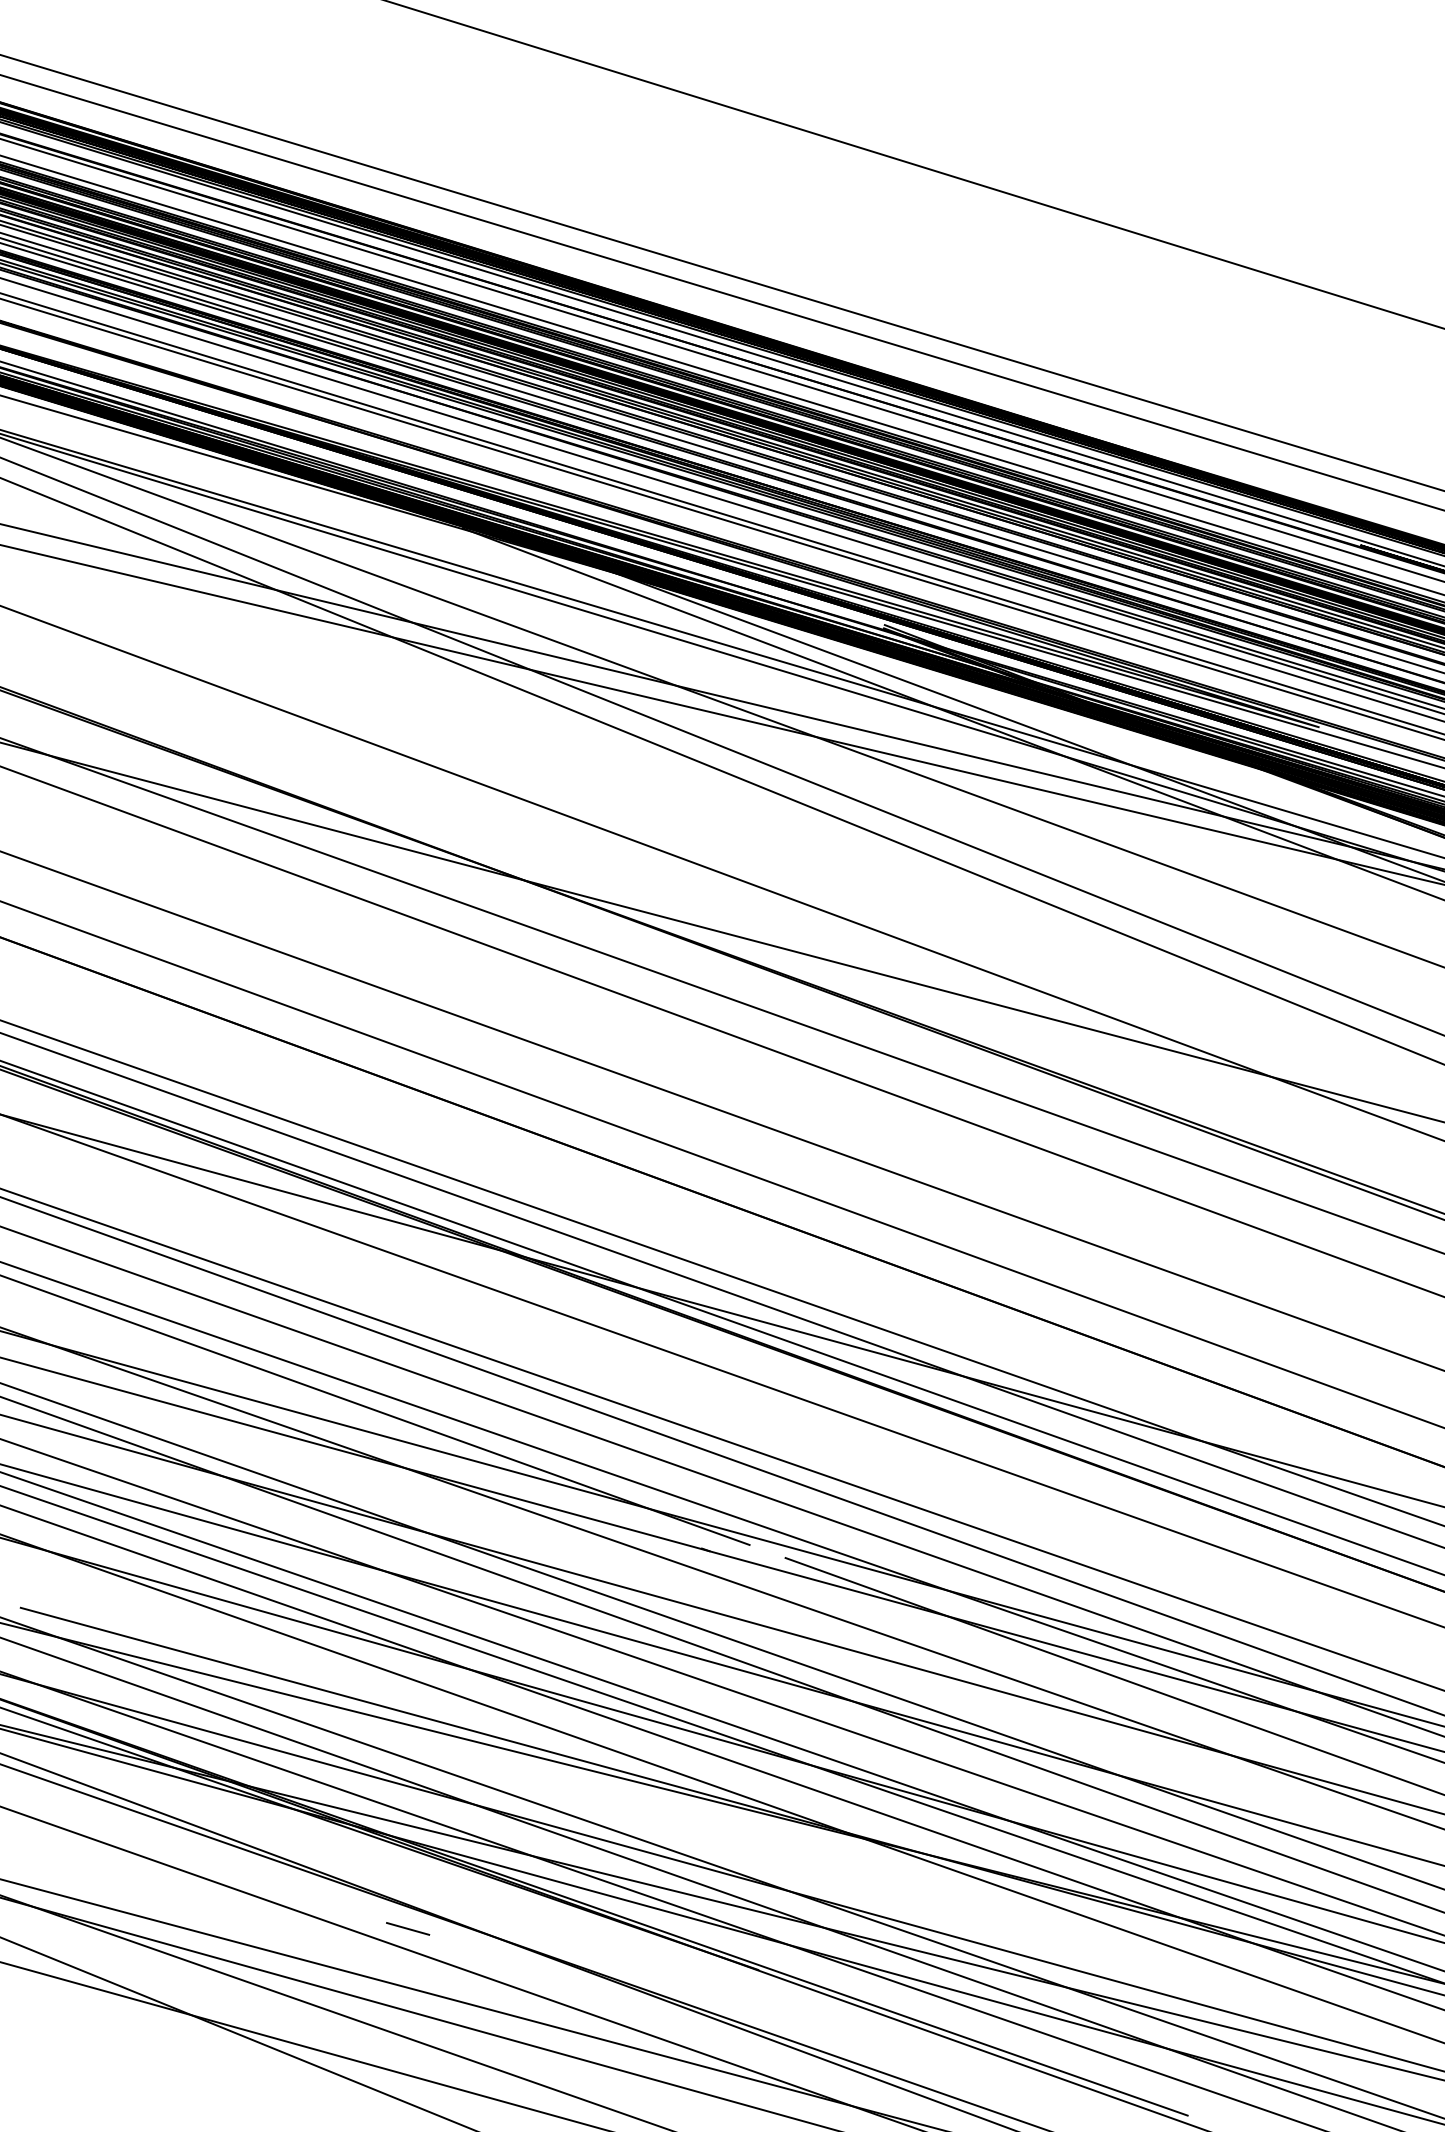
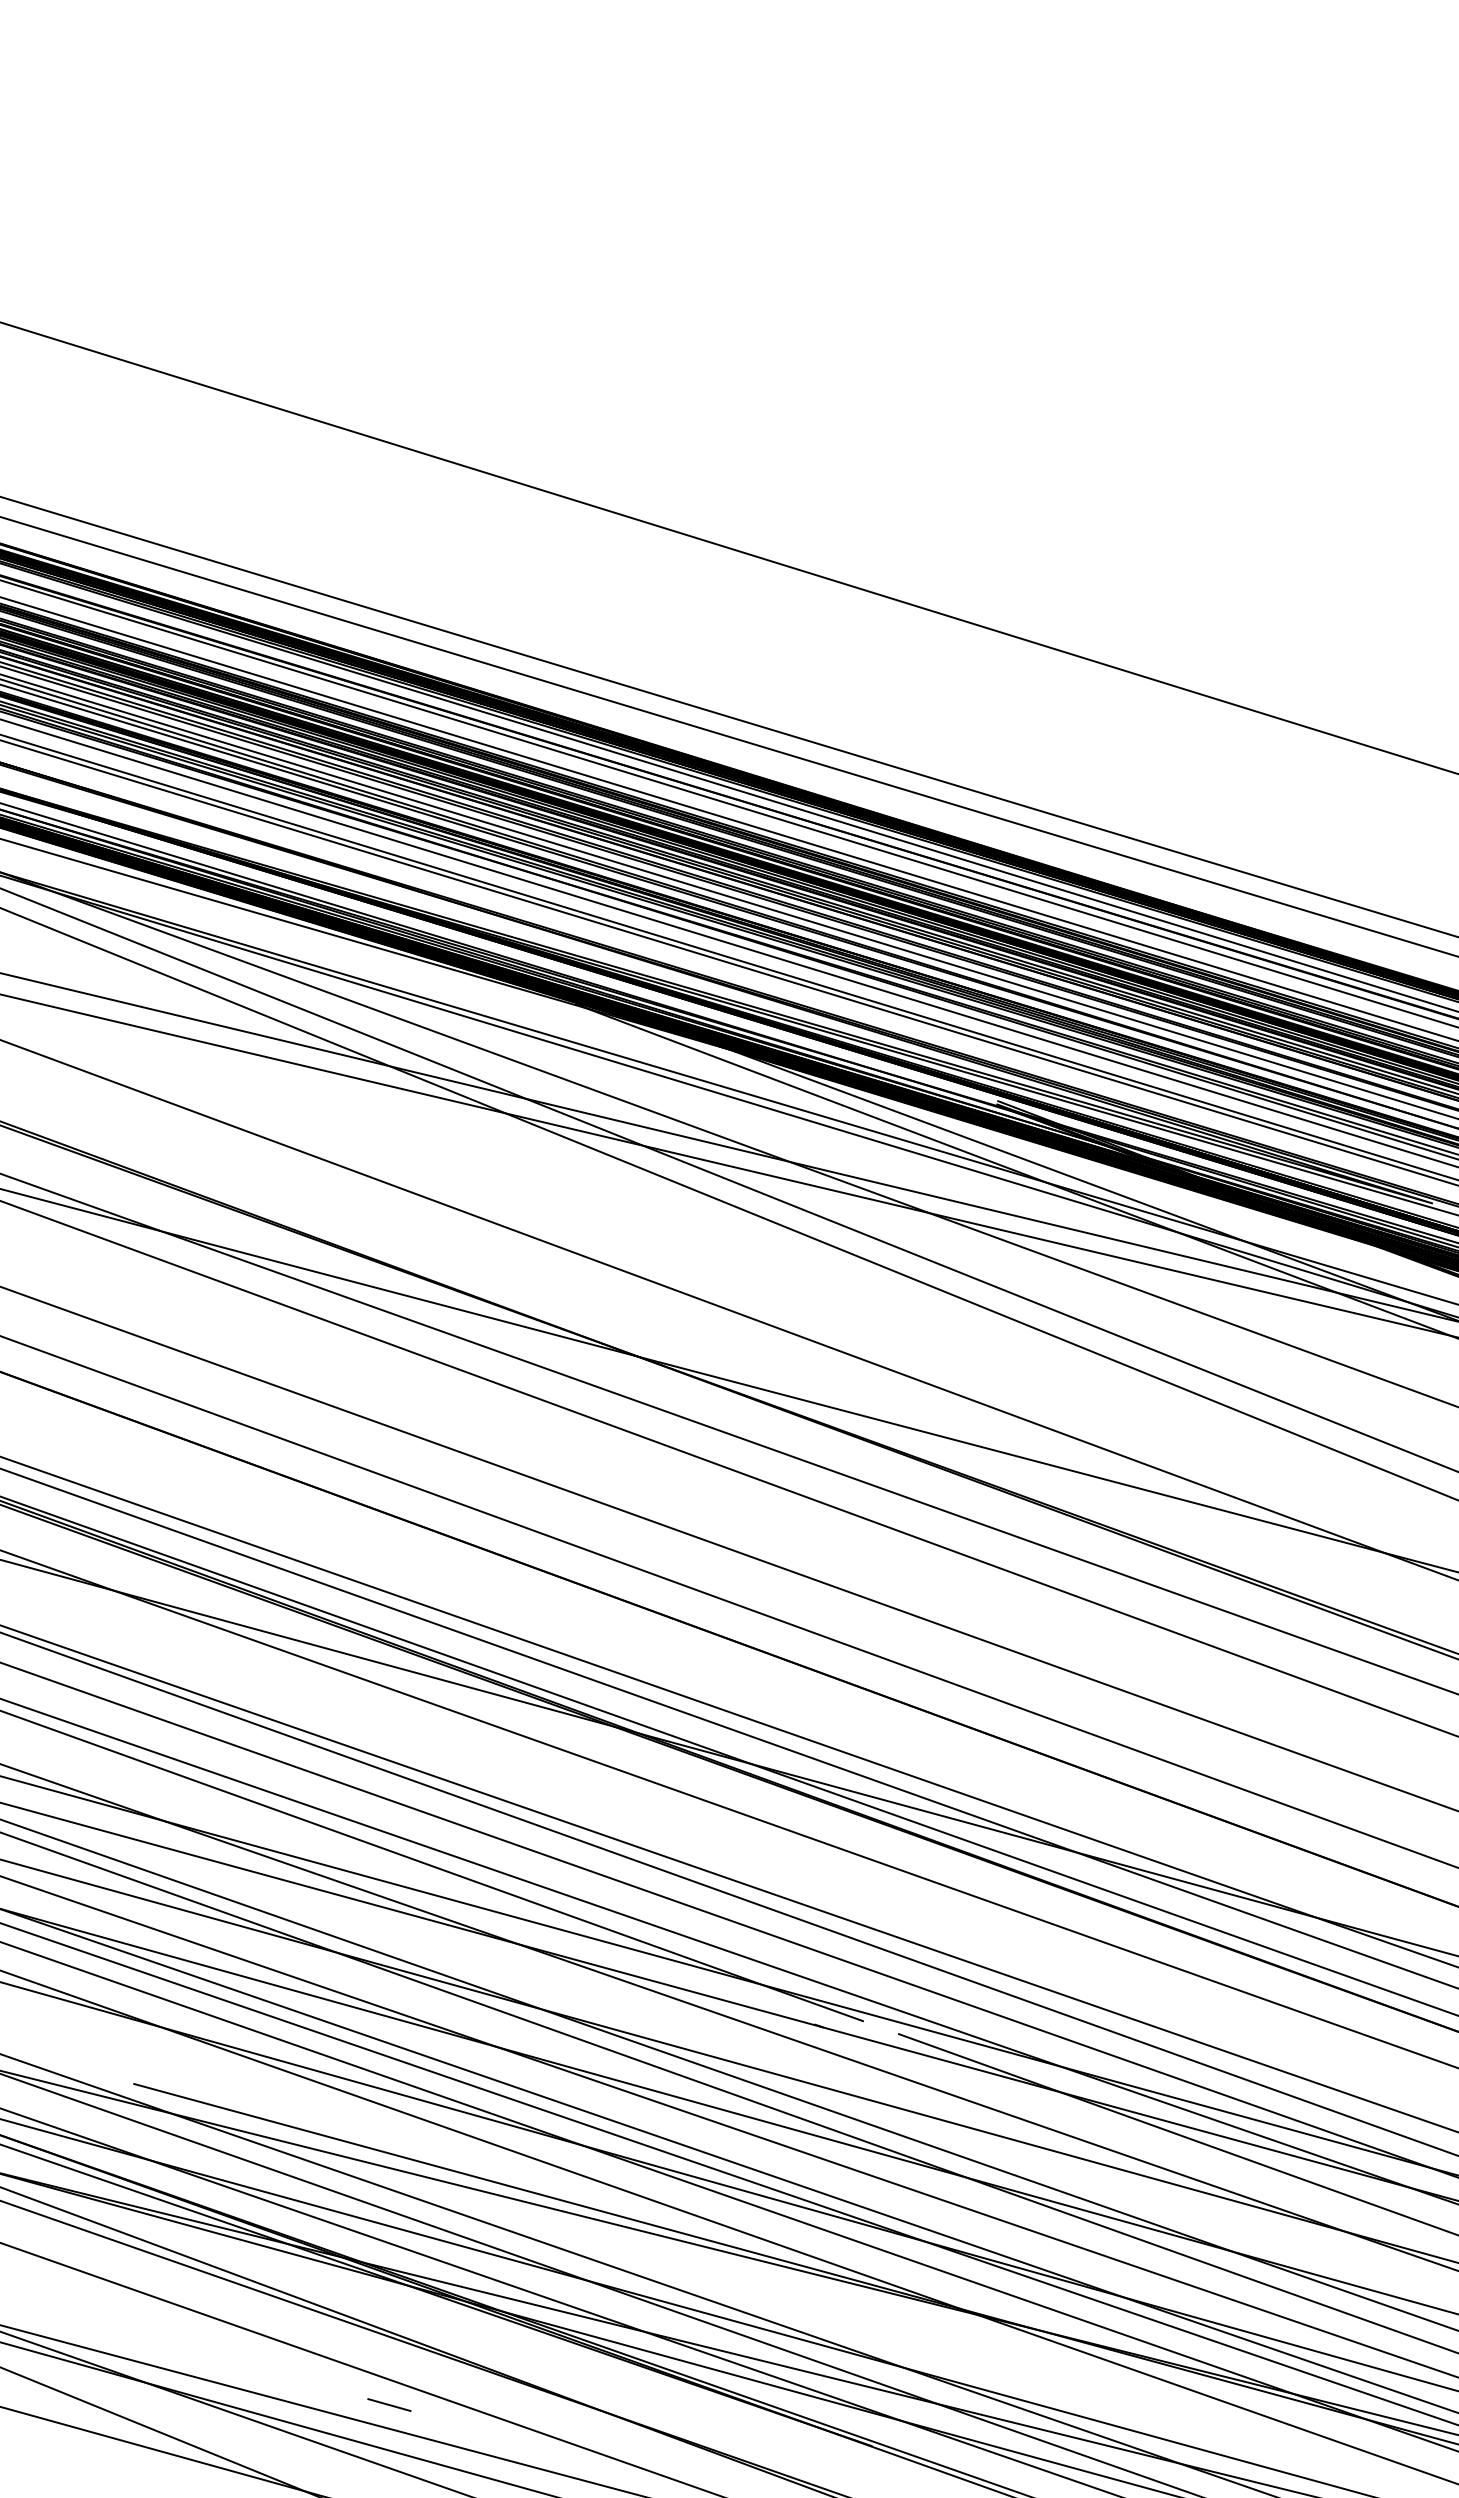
line: (408, 1928) -> (389, 2404), moved

